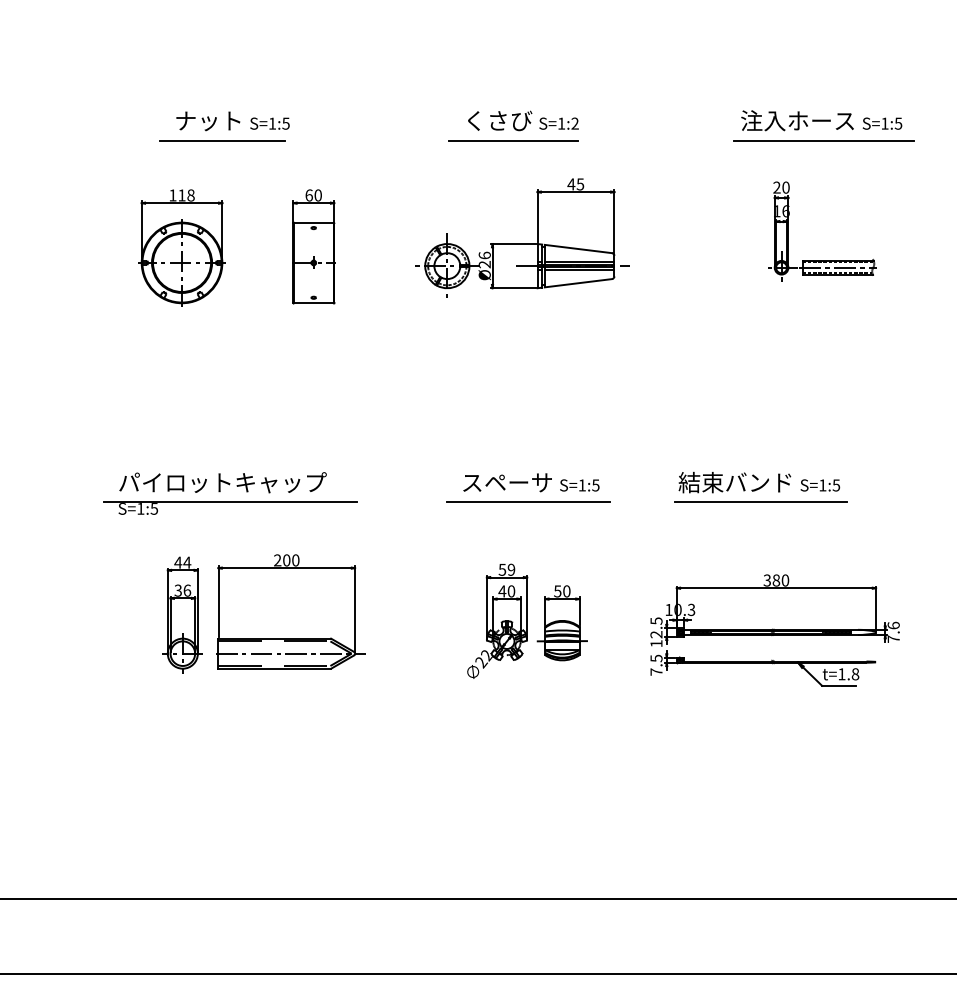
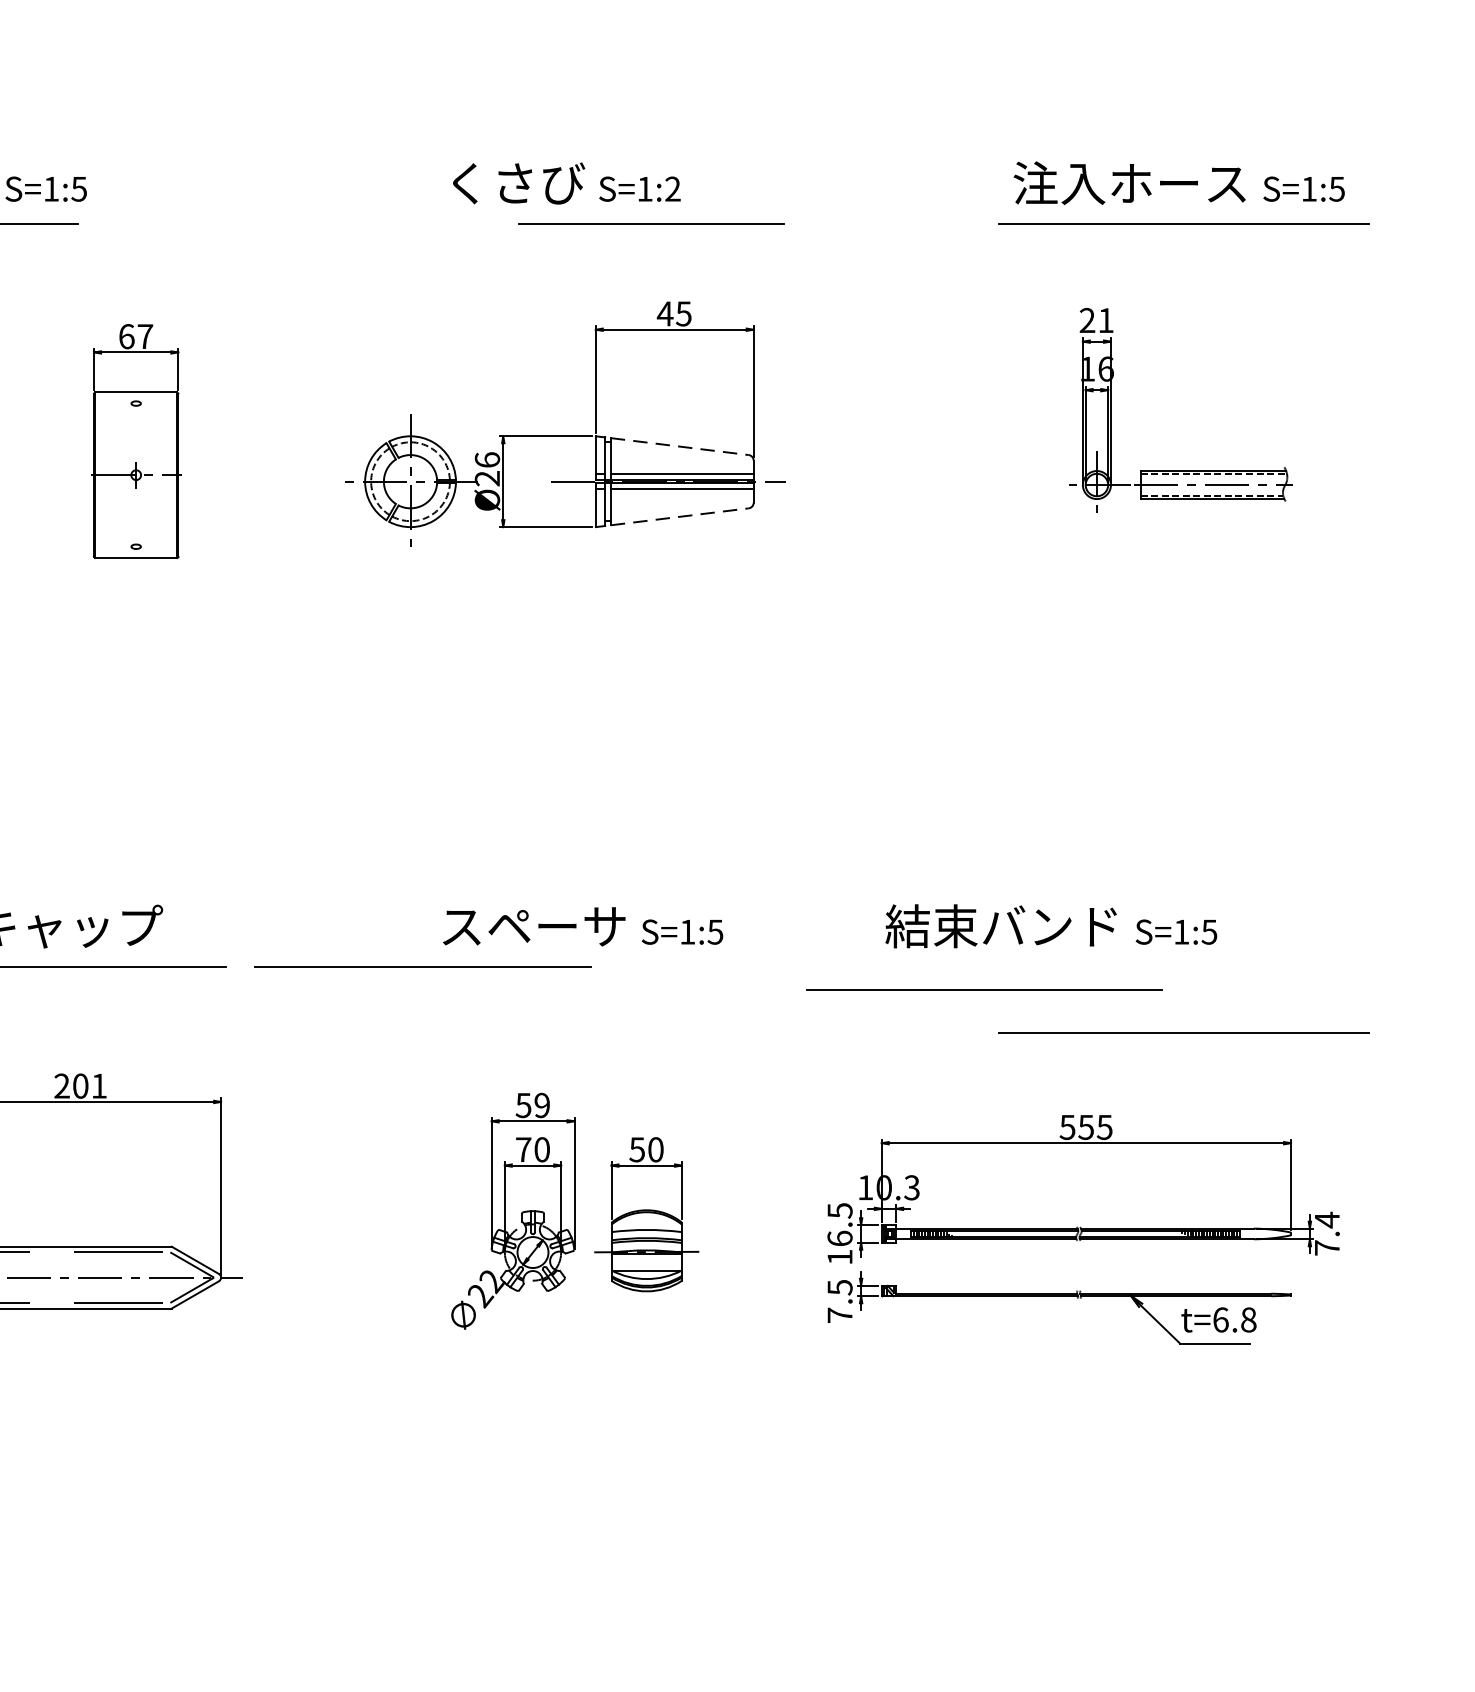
line: (513, 140) -> (651, 223), moved
text: (785, 187) -> (1104, 320), 20 -> 21
text: (317, 195) -> (143, 336), 60 -> 67
line: (578, 249) -> (679, 447), solid -> dashed
line: (578, 283) -> (679, 517), solid -> dashed
line: (528, 501) -> (423, 965), moved
line: (760, 501) -> (983, 987), moved
line: (823, 534) -> (1183, 1032), added
text: (295, 560) -> (98, 1086), 200 -> 201
text: (776, 580) -> (1086, 1127), 380 -> 555
text: (502, 591) -> (523, 1149), 40 -> 70
text: (893, 625) -> (1326, 1219), 7.6 -> 7.4
text: (656, 634) -> (840, 1238), 12.5 -> 16.5
text: (841, 674) -> (1219, 1320), t=1.8 -> t=6.8

